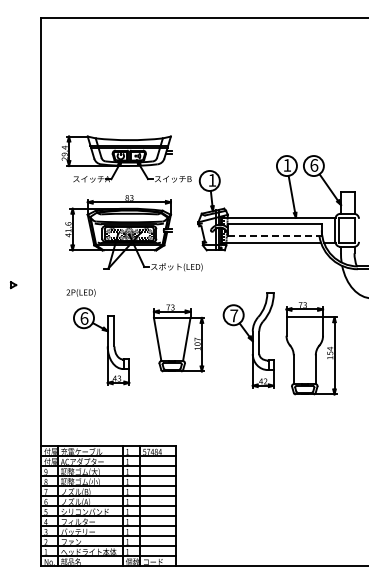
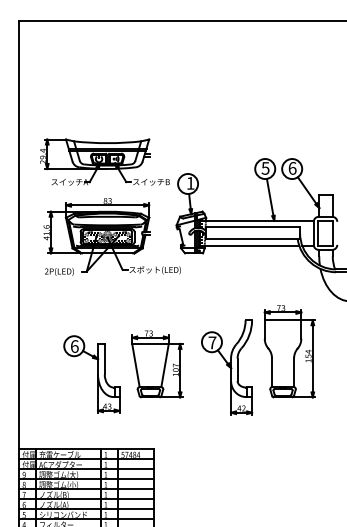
text: (287, 165) -> (265, 168), 1 -> 5
line: (274, 236) -> (252, 239), dashed -> solid
text: (80, 292) -> (58, 271), moved
part: (178, 338) -> (156, 364), moved
part: (248, 340) -> (226, 367), moved
part: (101, 346) -> (91, 374), moved

